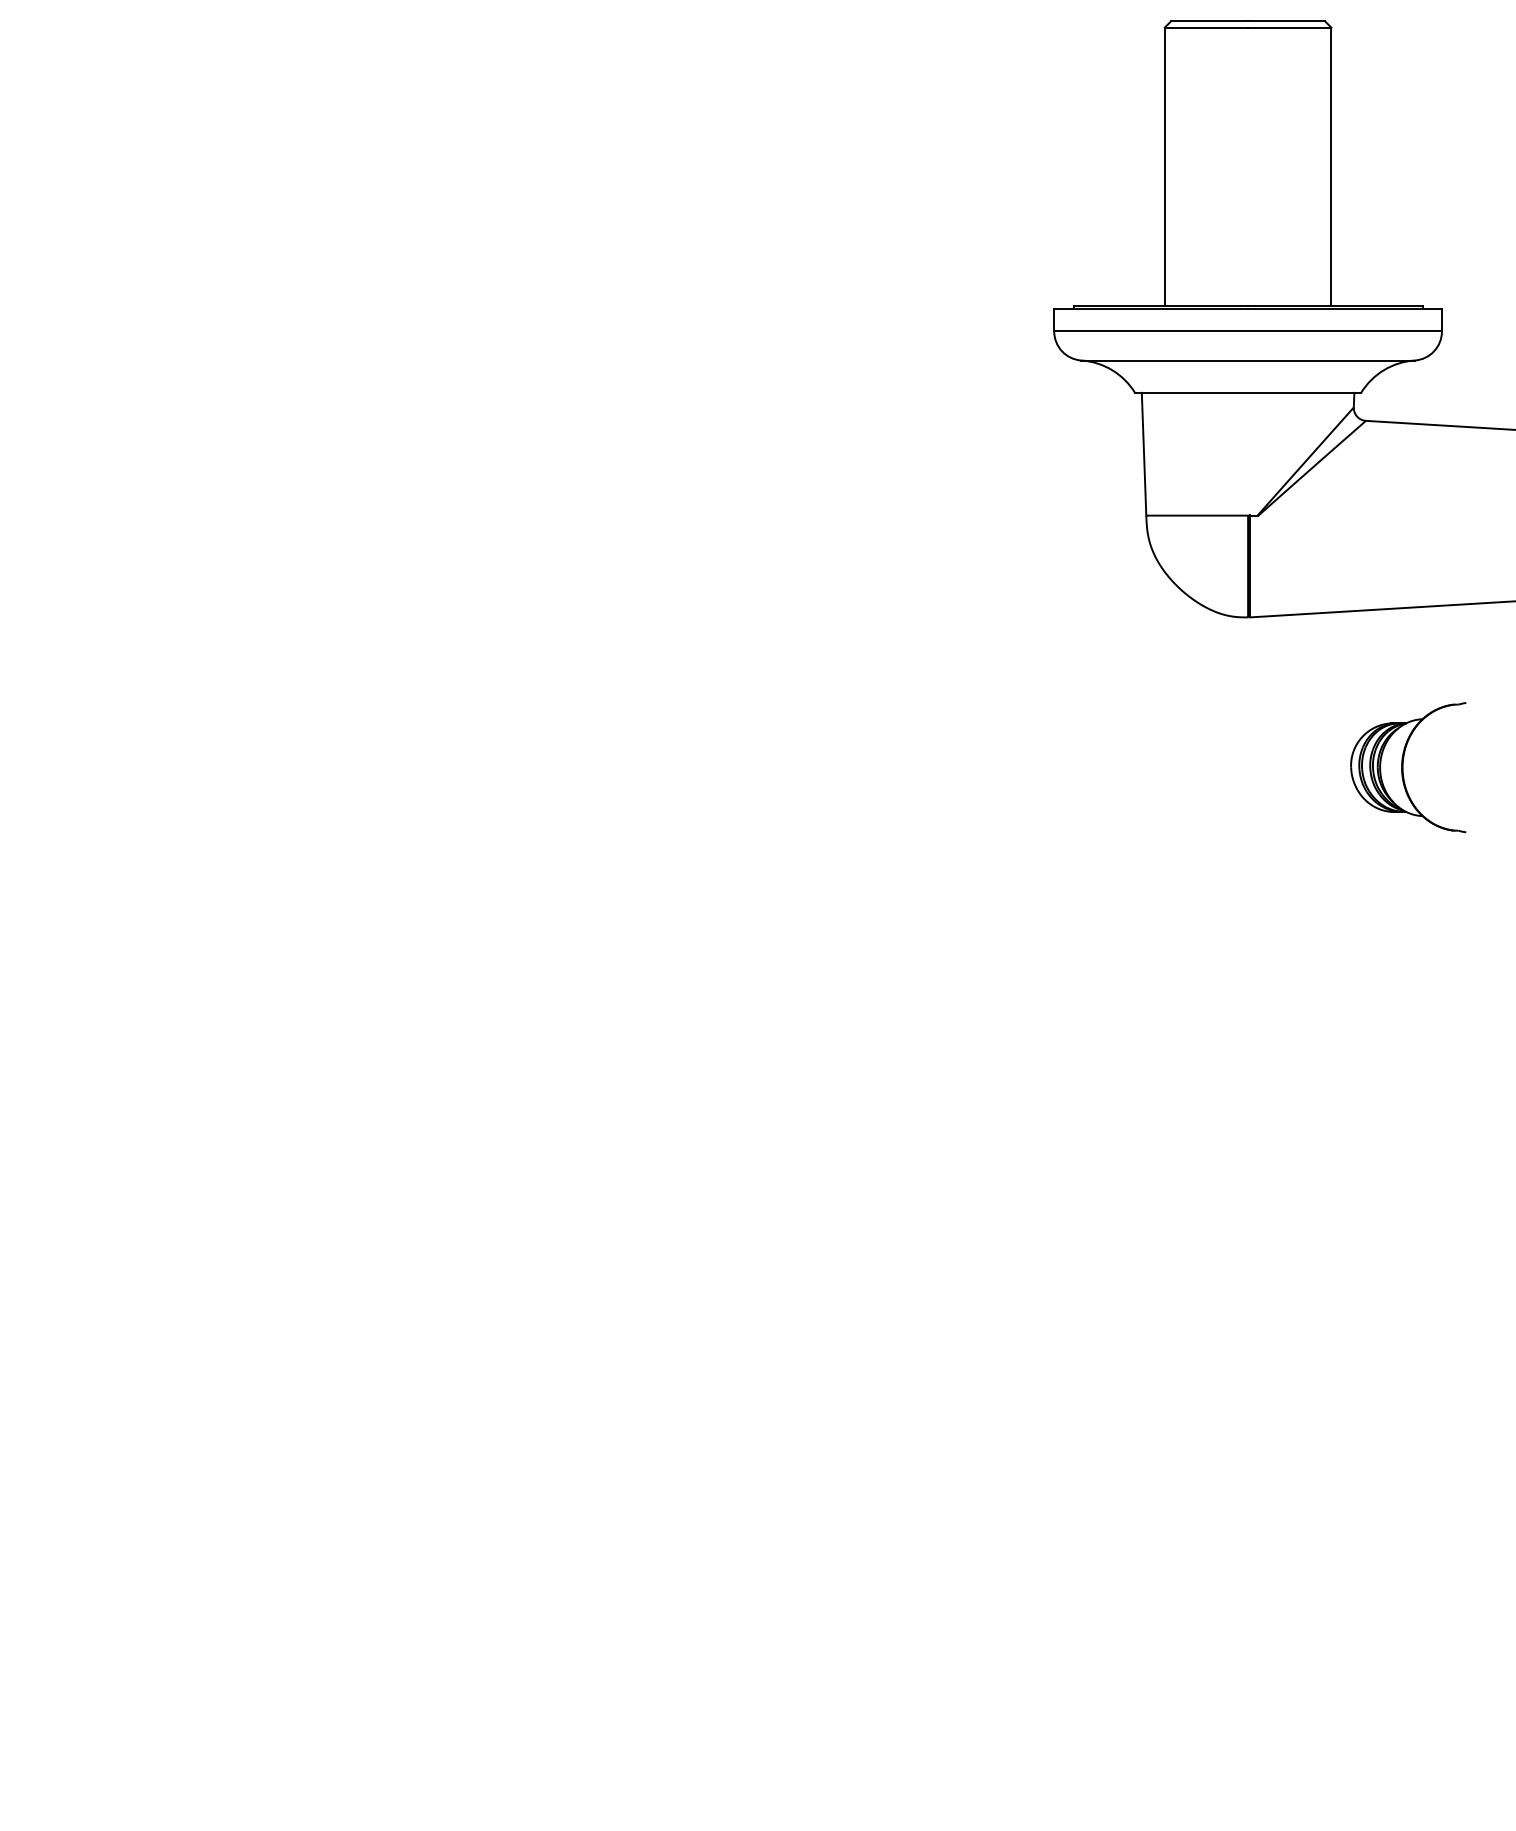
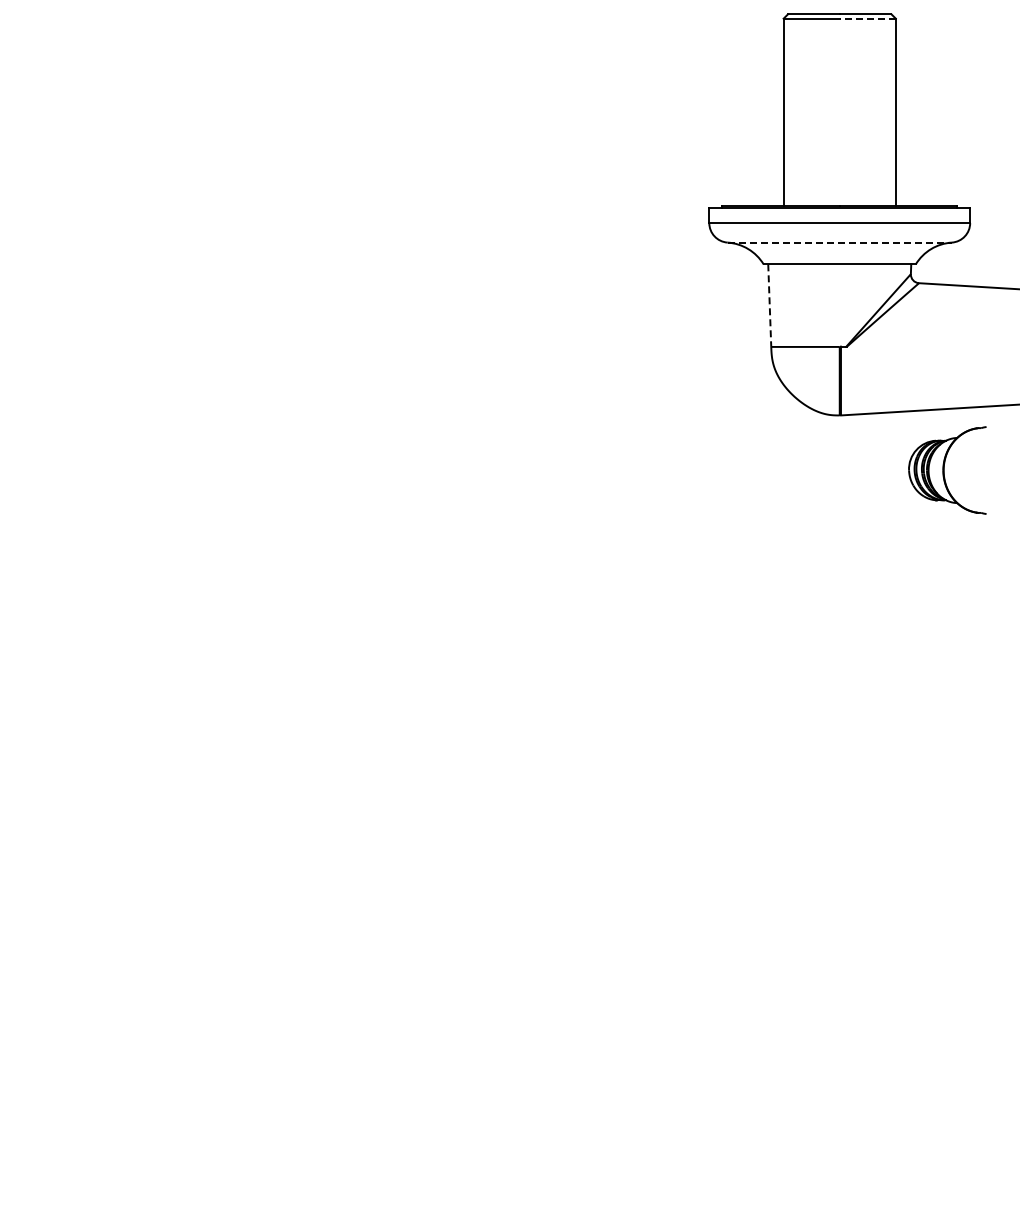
line: (1289, 27) -> (867, 18), solid -> dashed
line: (1249, 360) -> (840, 242), solid -> dashed
line: (1143, 455) -> (769, 306), solid -> dashed
part: (1408, 767) -> (947, 470), moved

